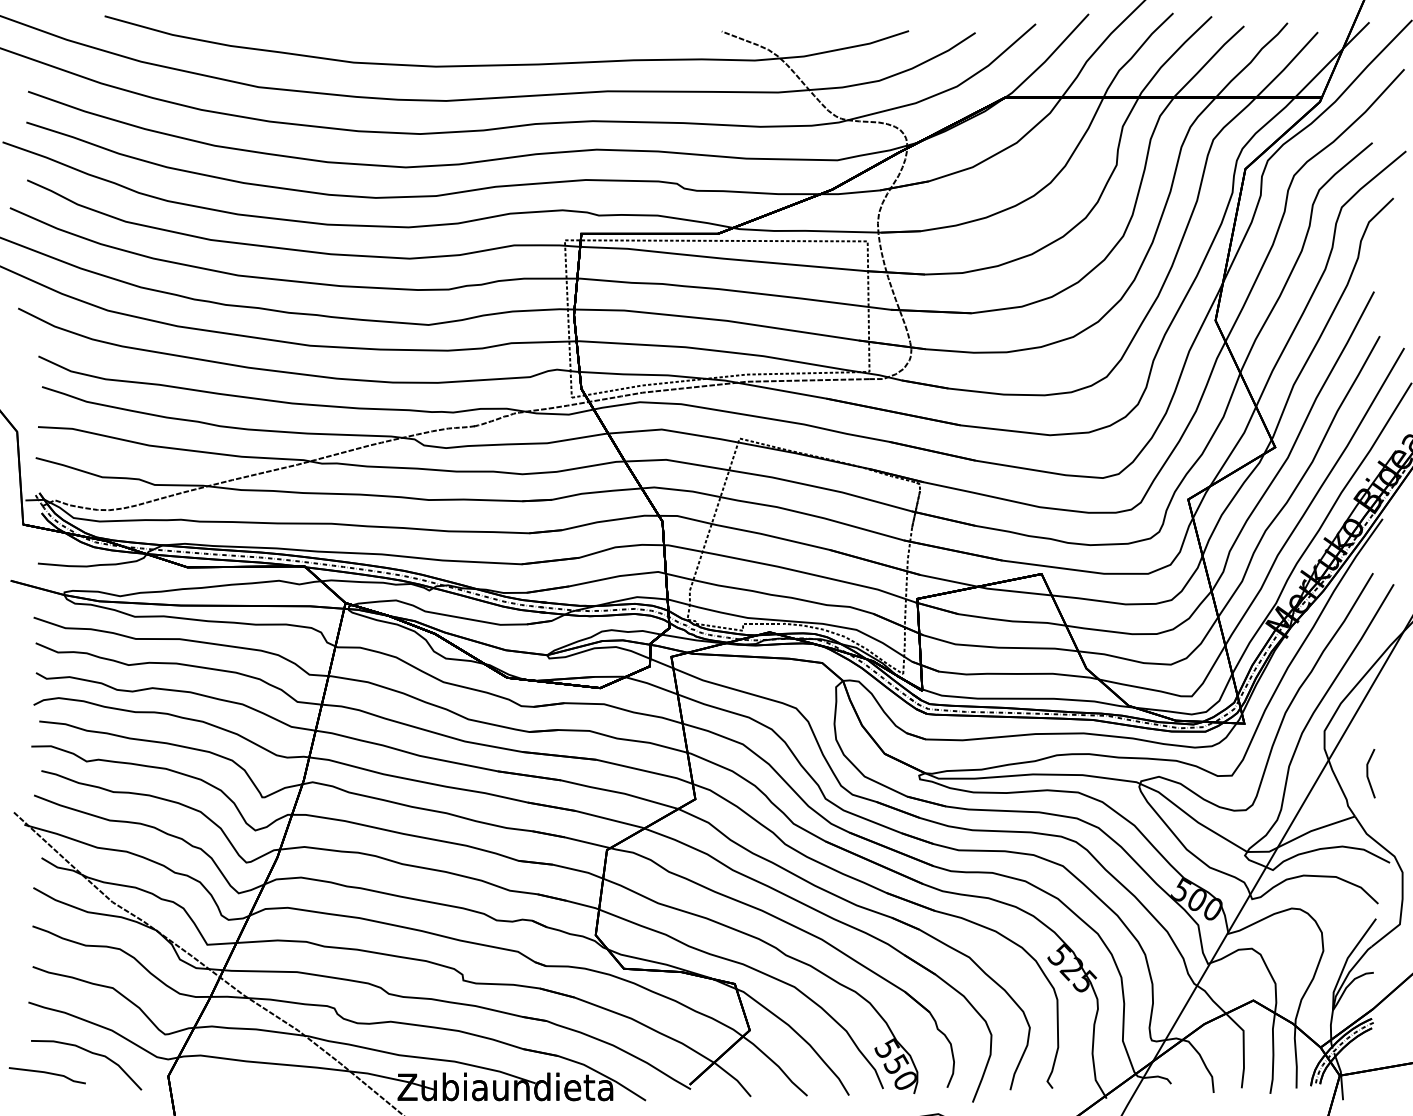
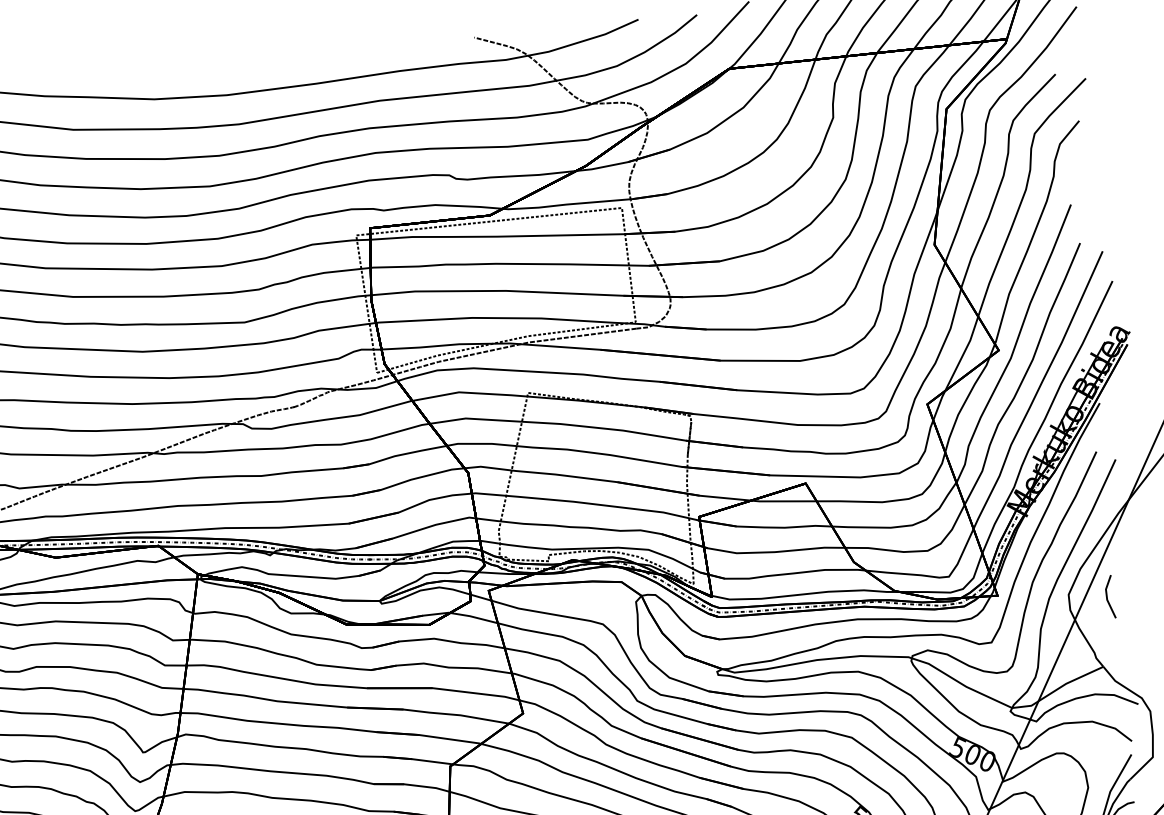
line: (1368, 773) -> (1107, 597), moved

